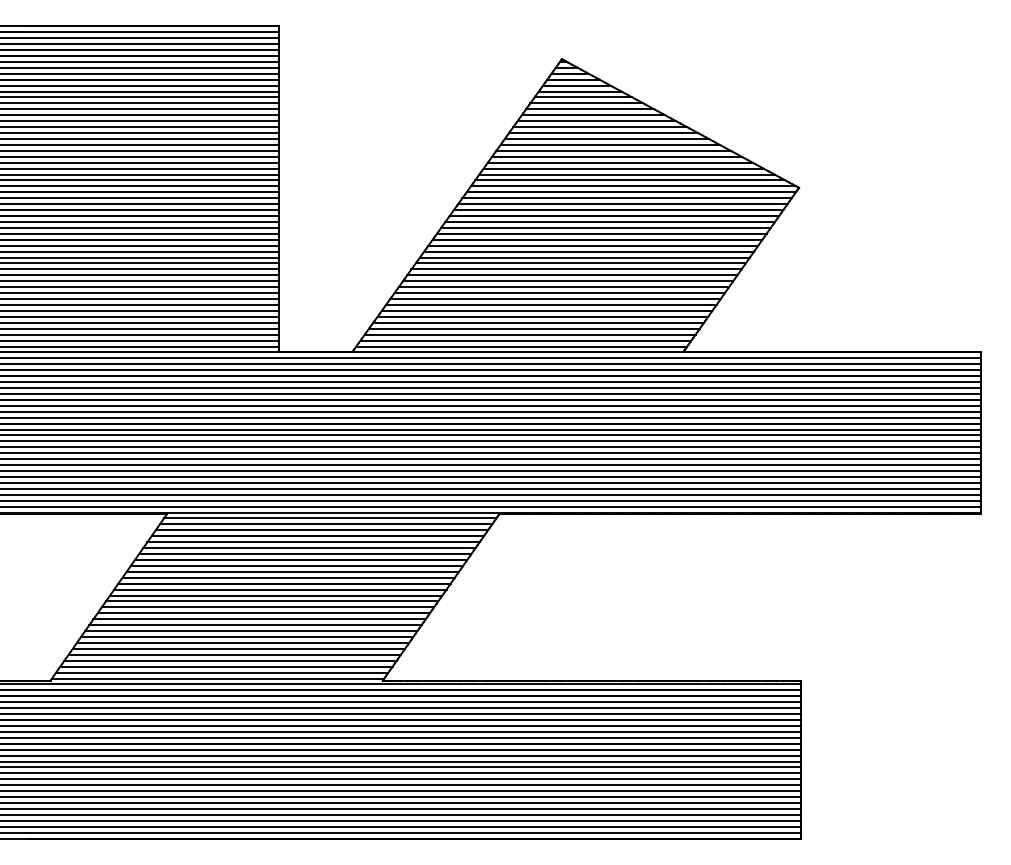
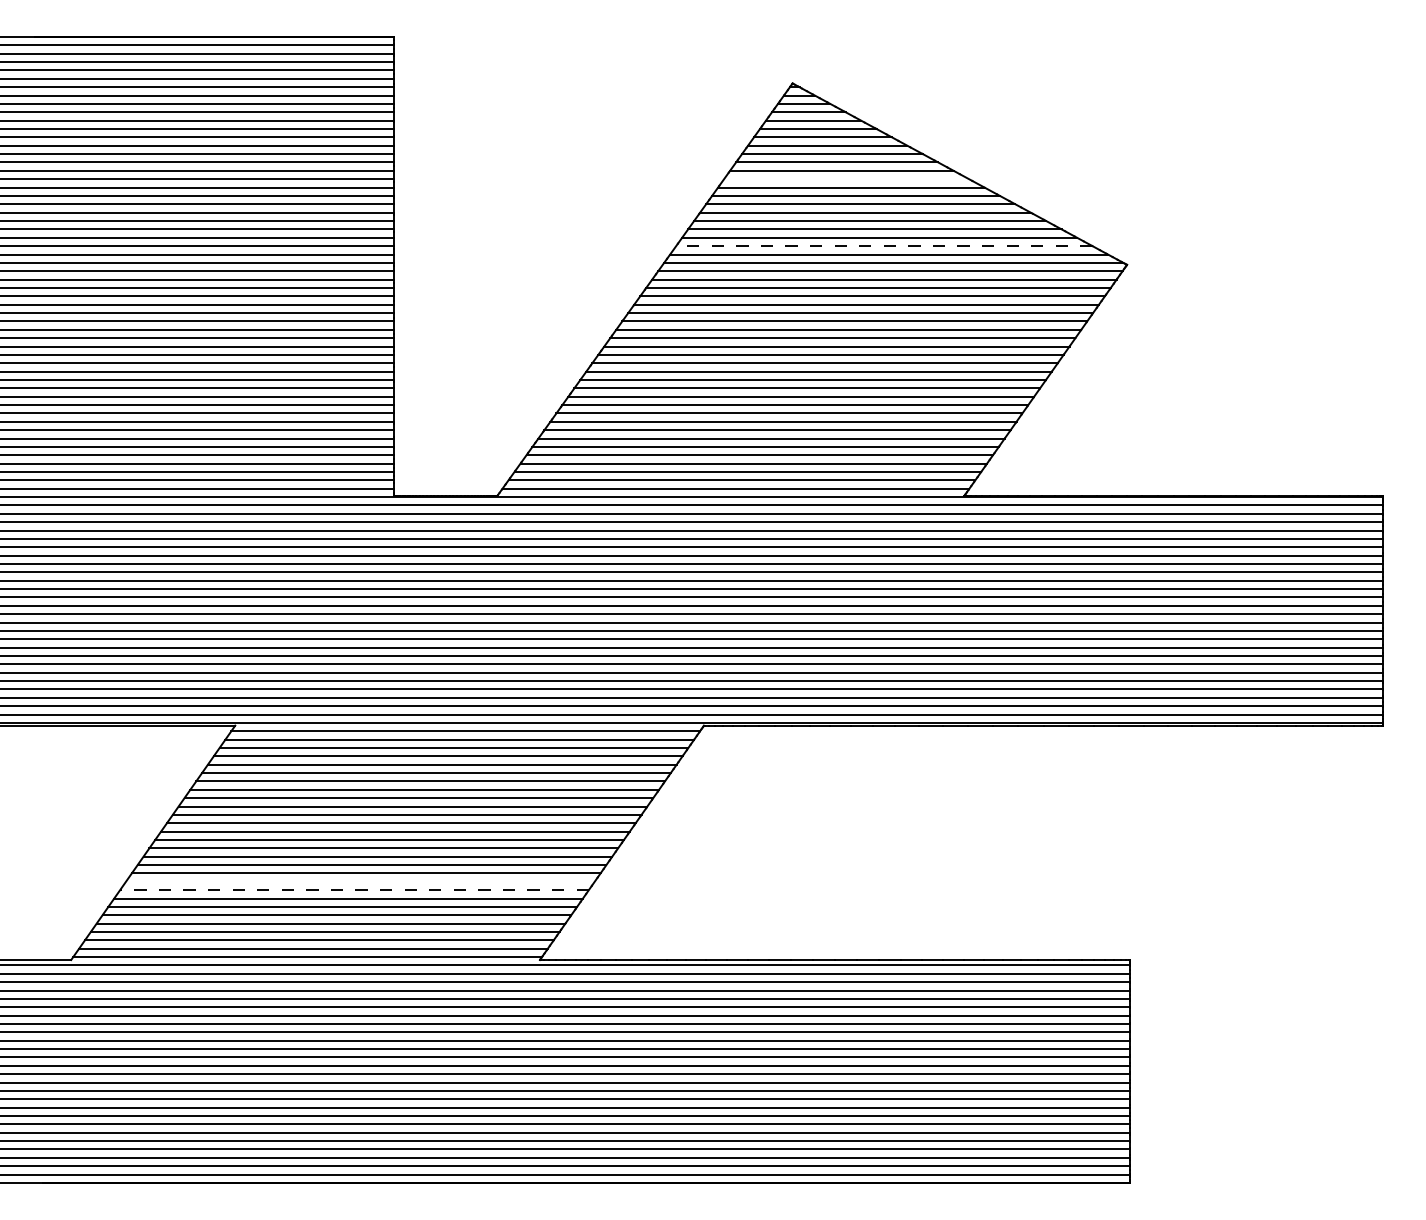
line: (600, 127) -> (846, 179), removed
line: (626, 174) -> (883, 246), solid -> dashed
line: (254, 624) -> (359, 881), removed
line: (250, 631) -> (353, 890), solid -> dashed

